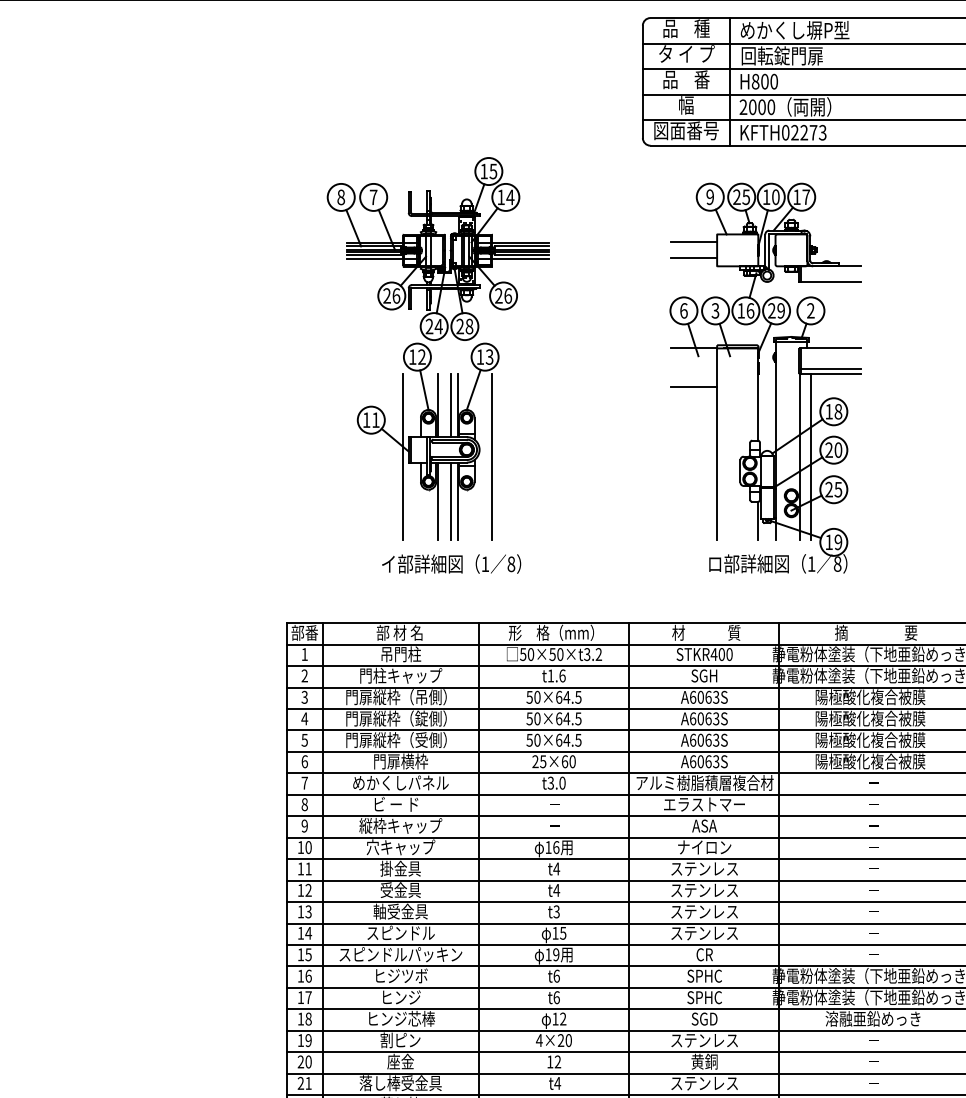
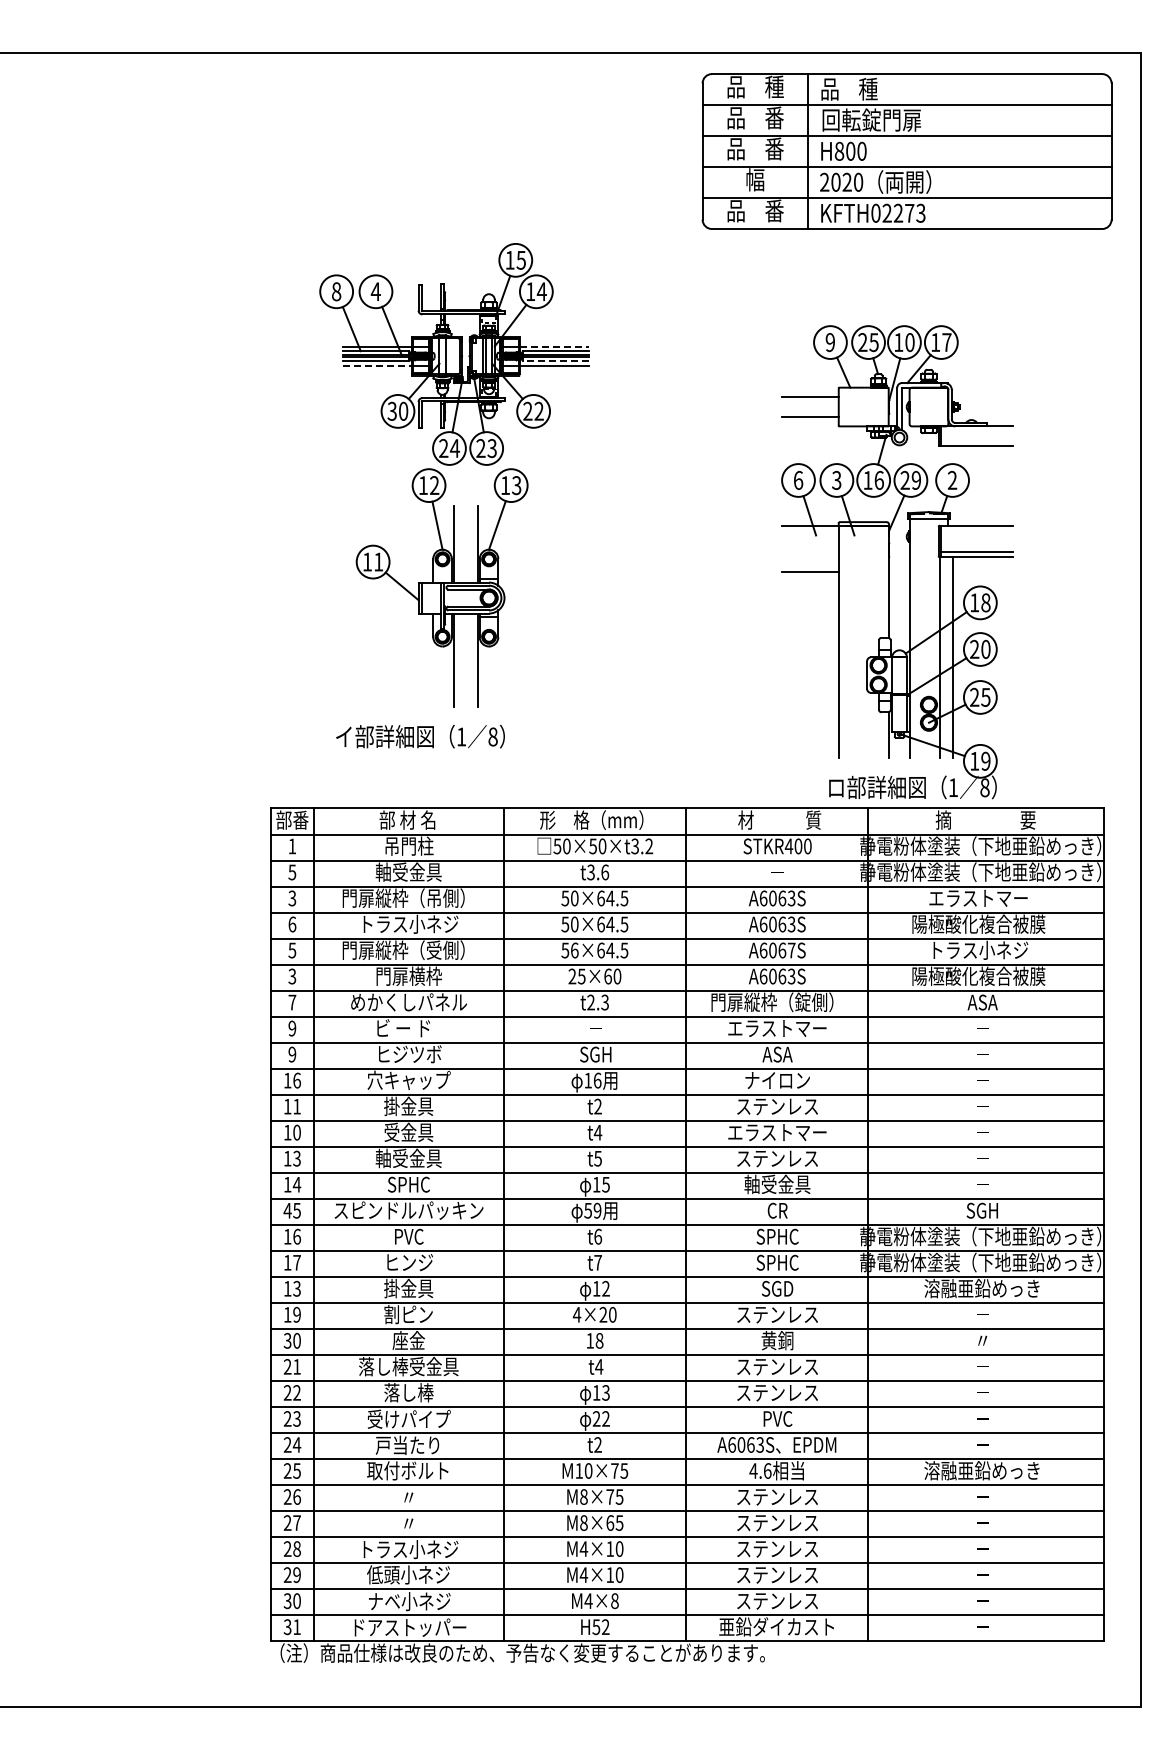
text: (795, 29) -> (887, 88), めかくし塀P型 -> 品    種
text: (686, 53) -> (755, 117), タ イ プ -> 品    番
text: (761, 107) -> (846, 182), 2000 -> 2020
text: (686, 130) -> (755, 210), 図面番号 -> 品    番
text: (373, 197) -> (375, 291), 7 -> 4
line: (520, 242) -> (554, 346), solid -> dashed
line: (521, 254) -> (555, 361), solid -> dashed
line: (375, 258) -> (378, 365), solid -> dashed
text: (391, 295) -> (397, 410), 26 -> 30
text: (507, 295) -> (538, 410), 26 -> 22
text: (468, 326) -> (491, 448), 28 -> 23
part: (758, 378) -> (889, 562), moved
line: (450, 404) -> (469, 543), removed
line: (402, 456) -> (411, 606), removed
line: (491, 456) -> (519, 606), removed
line: (450, 501) -> (469, 660), removed
text: (451, 563) -> (420, 736), moved
text: (401, 675) -> (409, 871), 門柱キャップ -> 軸受金具
text: (304, 676) -> (292, 872), 2 -> 5
text: (550, 676) -> (590, 872), t1.6 -> t3.6
text: (703, 676) -> (776, 872), SGH -> －
text: (870, 696) -> (978, 897), 陽極酸化複合被膜 -> エラストマー
text: (304, 718) -> (292, 924), 4 -> 6
text: (396, 718) -> (403, 923), 門扉縦枠（錠側） -> トラス小ネジ
text: (870, 739) -> (978, 949), 陽極酸化複合被膜 -> トラス小ネジ
text: (537, 740) -> (574, 950), 50×64.5 -> 56×64.5
text: (716, 740) -> (791, 950), A6063S -> A6067S
text: (304, 761) -> (292, 976), 6 -> 3
text: (556, 783) -> (597, 1002), t3.0 -> t2.3
text: (705, 783) -> (778, 1002), アルミ樹脂積層複合材 -> 門扉縦枠（錠側）
text: (873, 783) -> (982, 1002), － -> ASA
text: (304, 804) -> (292, 1028), 8 -> 9
text: (400, 825) -> (408, 1054), 縦枠キャップ -> ヒジツボ
text: (554, 825) -> (595, 1054), － -> SGH
text: (308, 847) -> (296, 1080), 10 -> 16
text: (556, 868) -> (597, 1106), t4 -> t2
text: (308, 890) -> (296, 1132), 12 -> 10
text: (704, 890) -> (777, 1132), ステンレス -> エラストマー
text: (556, 911) -> (597, 1158), t3 -> t5
text: (401, 933) -> (409, 1184), スピンドル -> SPHC
text: (704, 933) -> (777, 1184), ステンレス -> 軸受金具
text: (300, 954) -> (287, 1210), 15 -> 45
text: (547, 954) -> (587, 1210), 19 -> 59
text: (872, 954) -> (981, 1210), － -> SGH
text: (402, 975) -> (410, 1236), ヒジツボ -> PVC
text: (557, 997) -> (598, 1262), t6 -> t7
text: (308, 1018) -> (296, 1288), 18 -> 13
text: (402, 1018) -> (410, 1288), ヒンジ芯棒 -> 掛金具
text: (300, 1061) -> (287, 1340), 20 -> 30
text: (557, 1061) -> (599, 1340), 12 -> 18
text: (873, 1061) -> (982, 1340), － -> 〃

